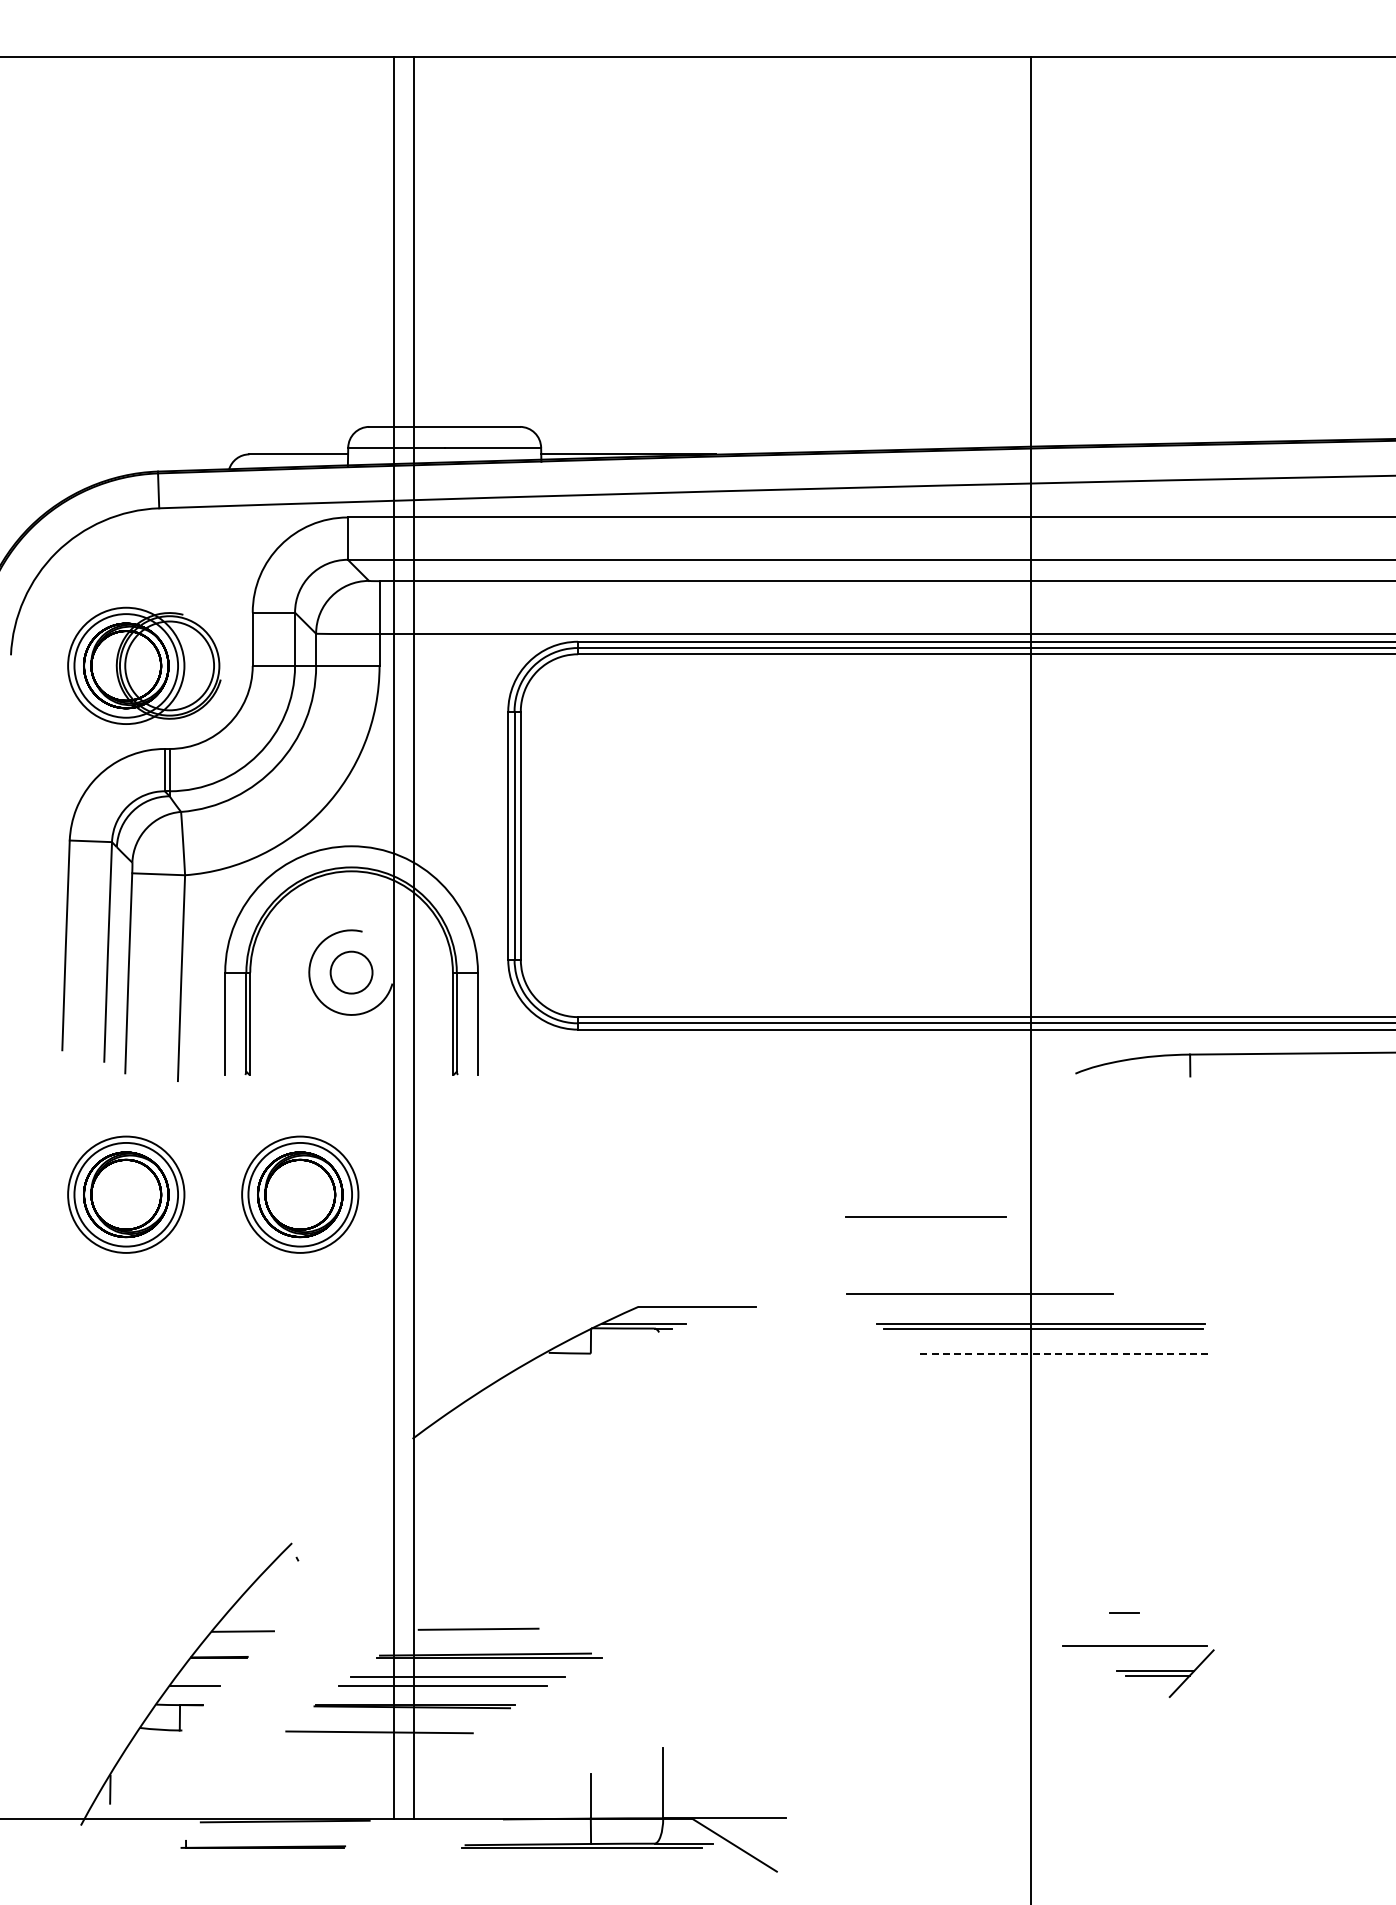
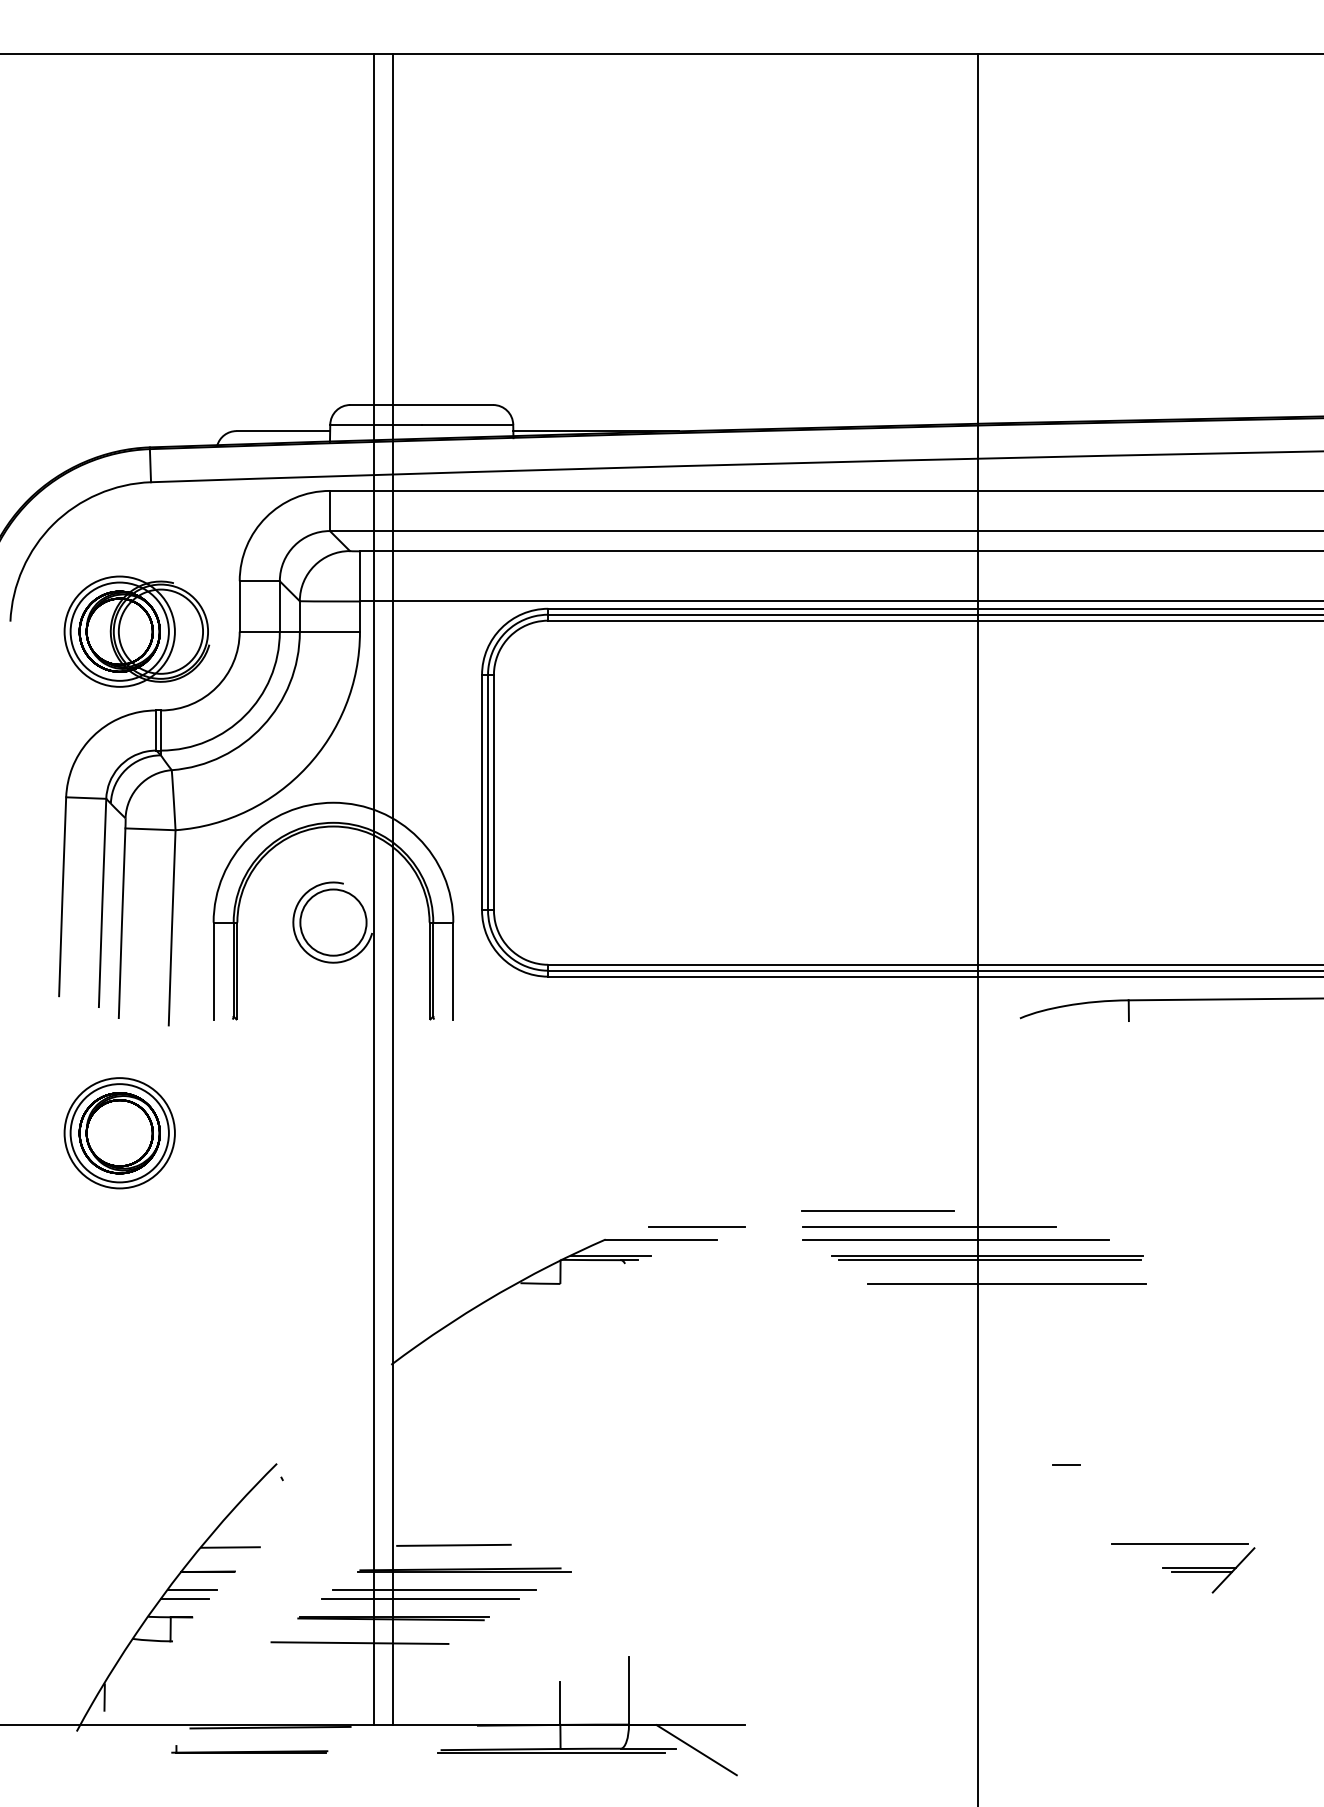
circle: (351, 972) -> (333, 922), size x1.67
part: (300, 1194) -> (285, 1133), removed
line: (925, 1216) -> (877, 1210), moved
line: (734, 1293) -> (696, 1226), added
line: (1007, 1307) -> (955, 1240), added
line: (1061, 1353) -> (1006, 1283), dashed -> solid
line: (1124, 1612) -> (1066, 1464), moved
part: (1138, 1671) -> (1183, 1568), moved
line: (202, 1676) -> (192, 1590), added

